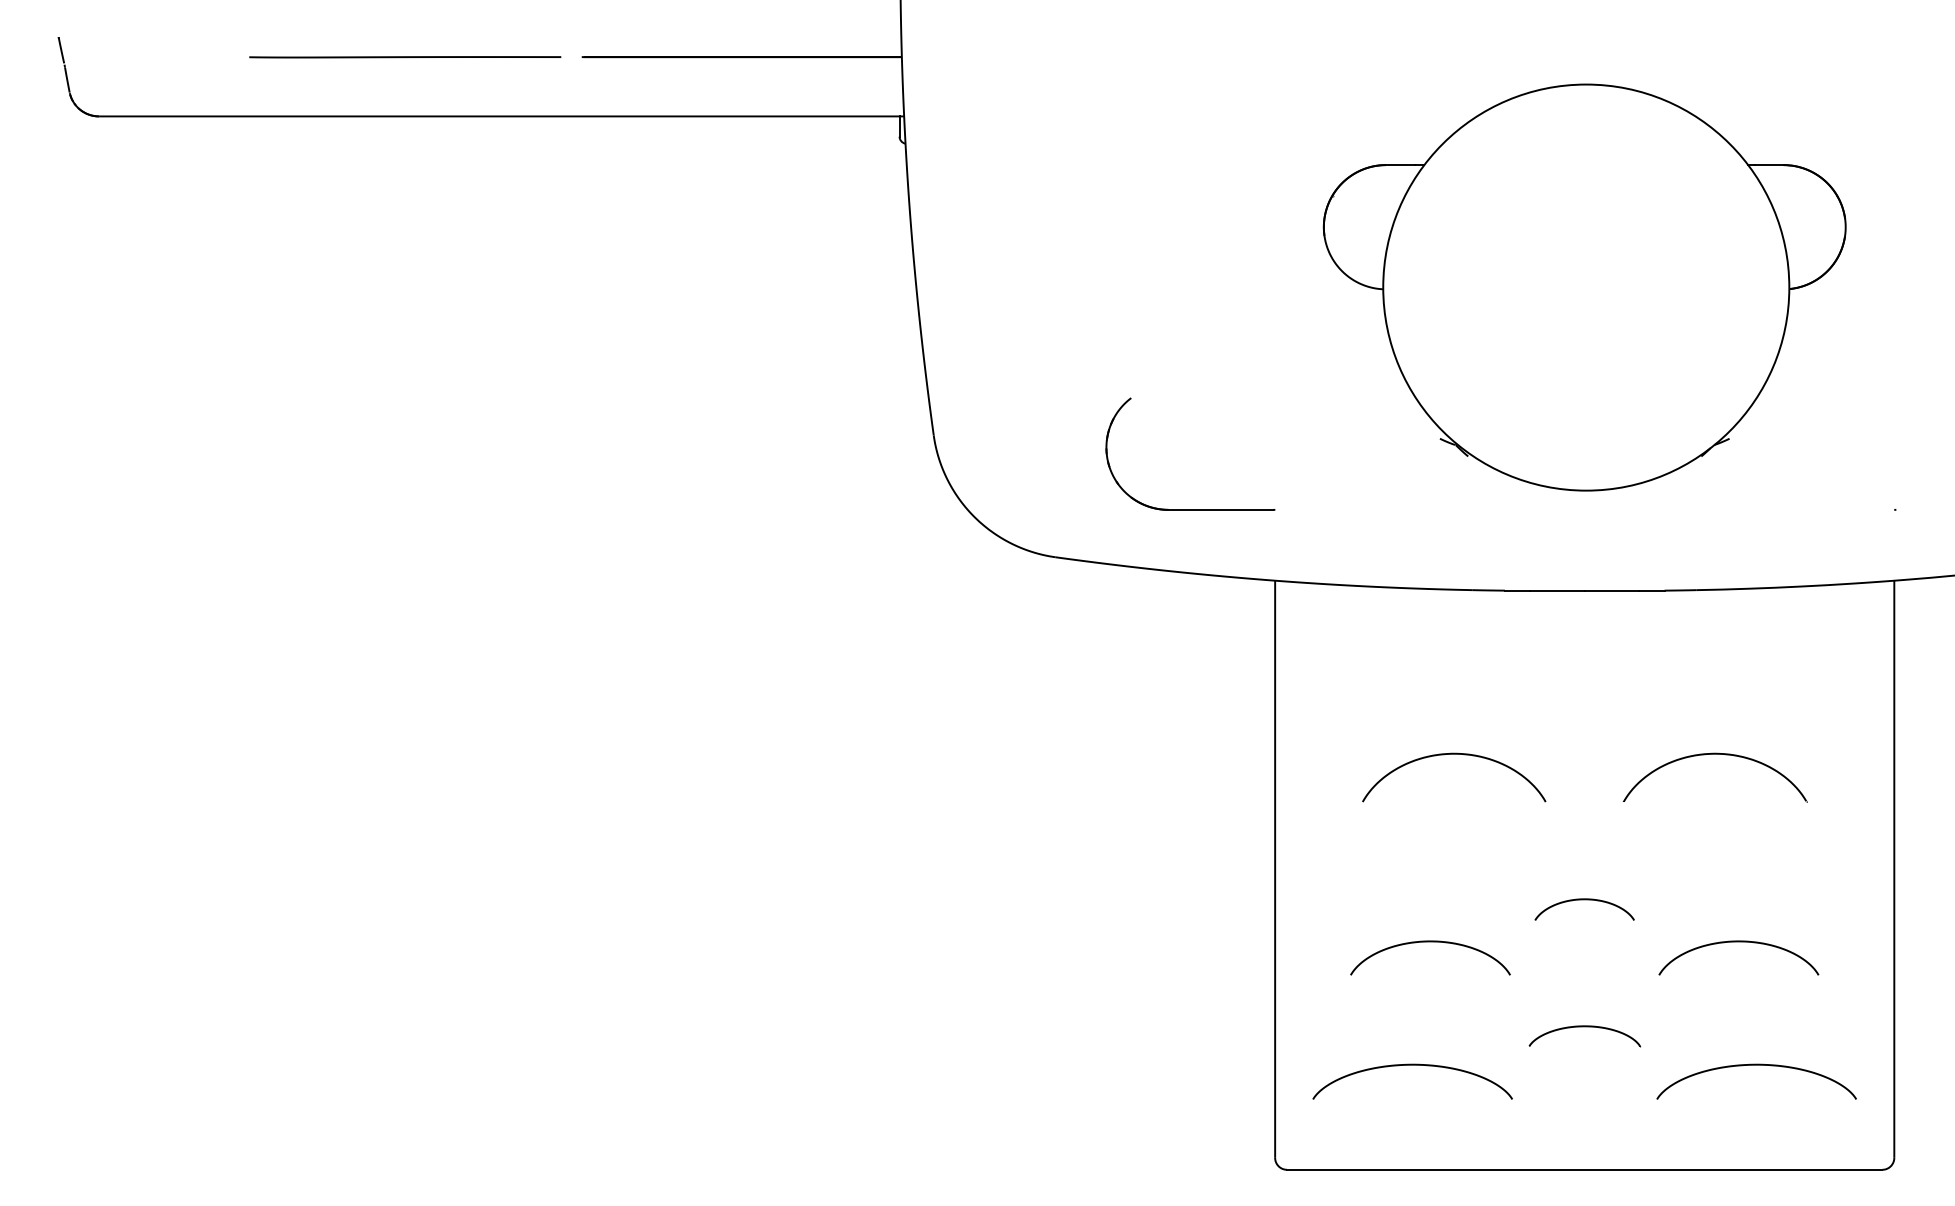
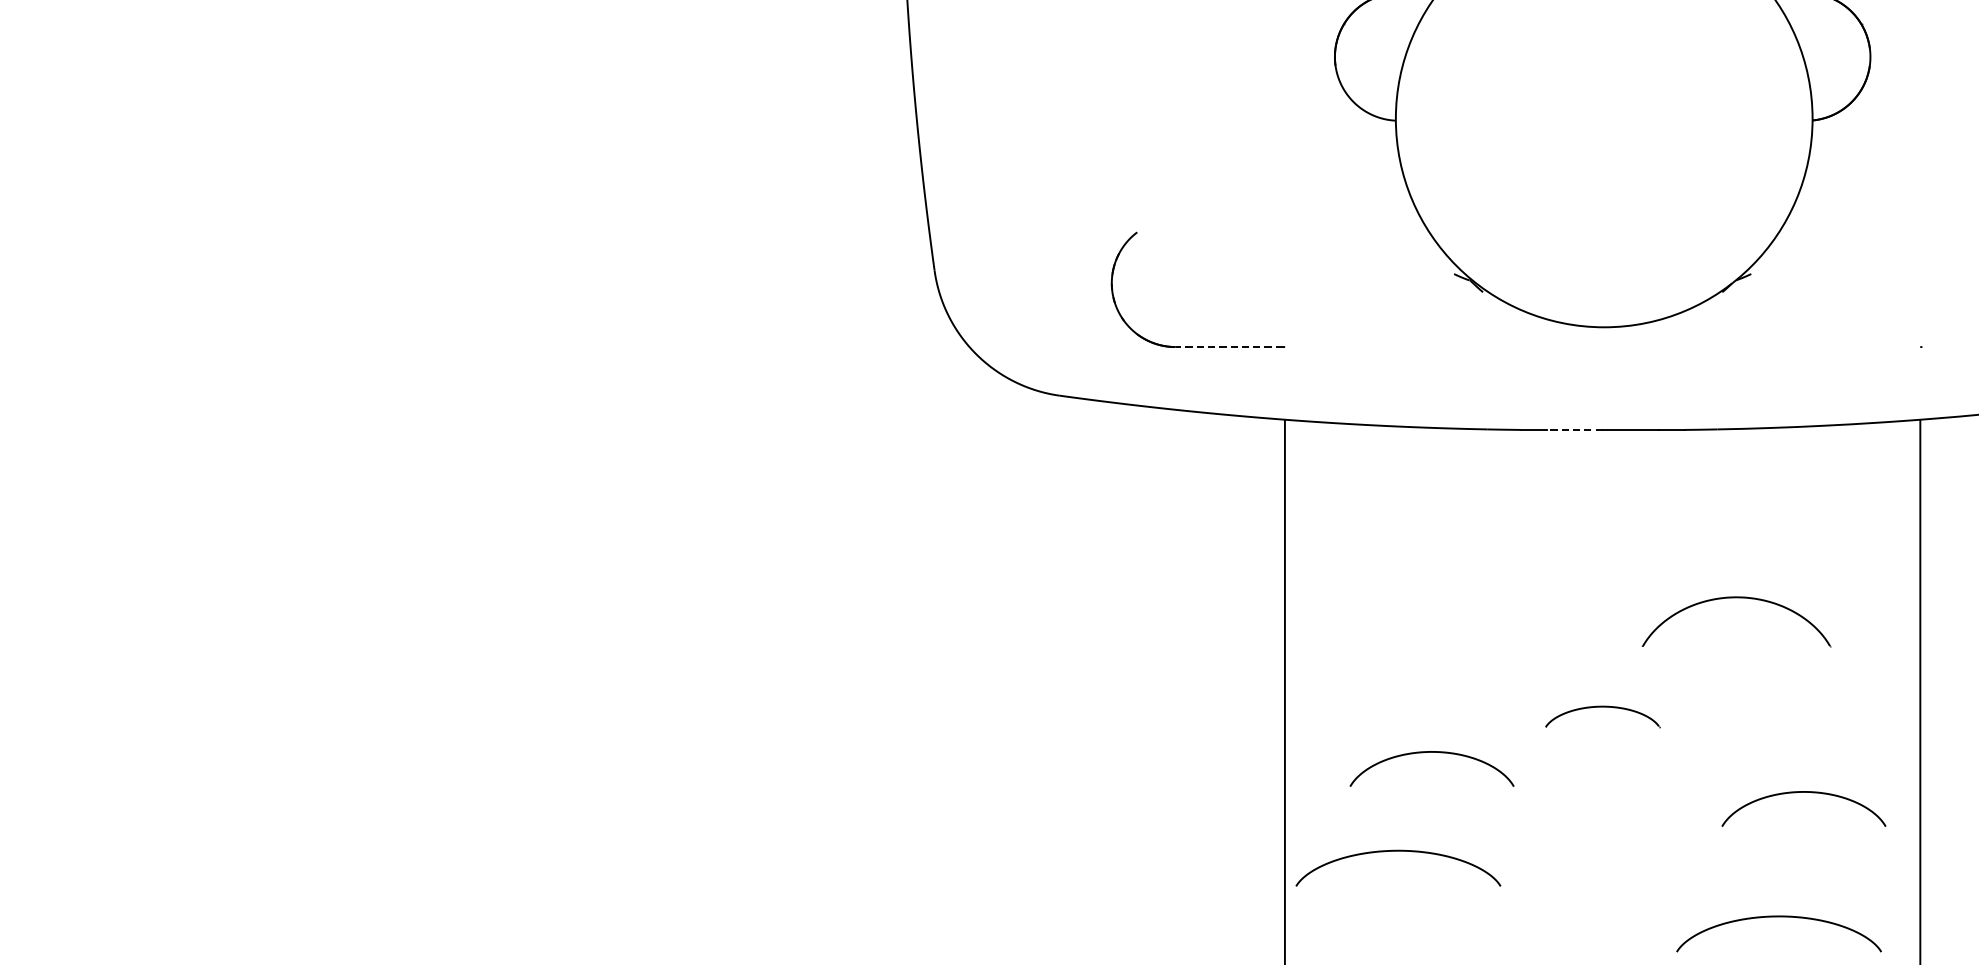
line: (1220, 509) -> (1228, 346), solid -> dashed
line: (1556, 590) -> (1573, 429), solid -> dashed
part: (1454, 754) -> (1468, 598), removed
curve: (1584, 900) -> (1602, 747), removed
part: (1430, 942) -> (1432, 753), moved
part: (1738, 942) -> (1803, 793), moved
part: (1584, 1027) -> (1602, 707), moved
part: (1412, 1065) -> (1398, 851), moved

